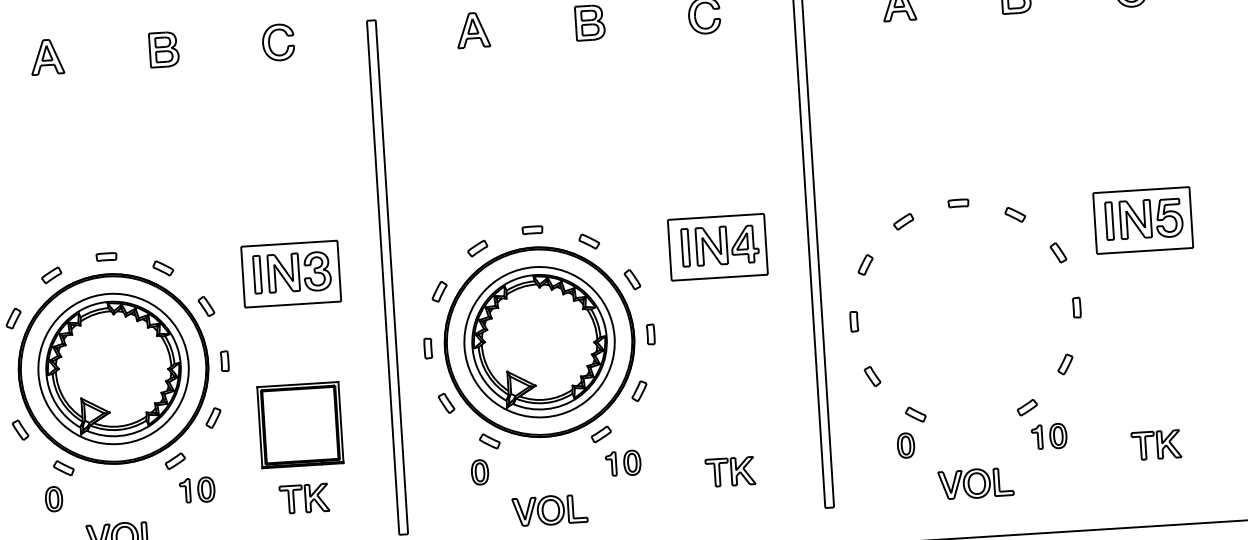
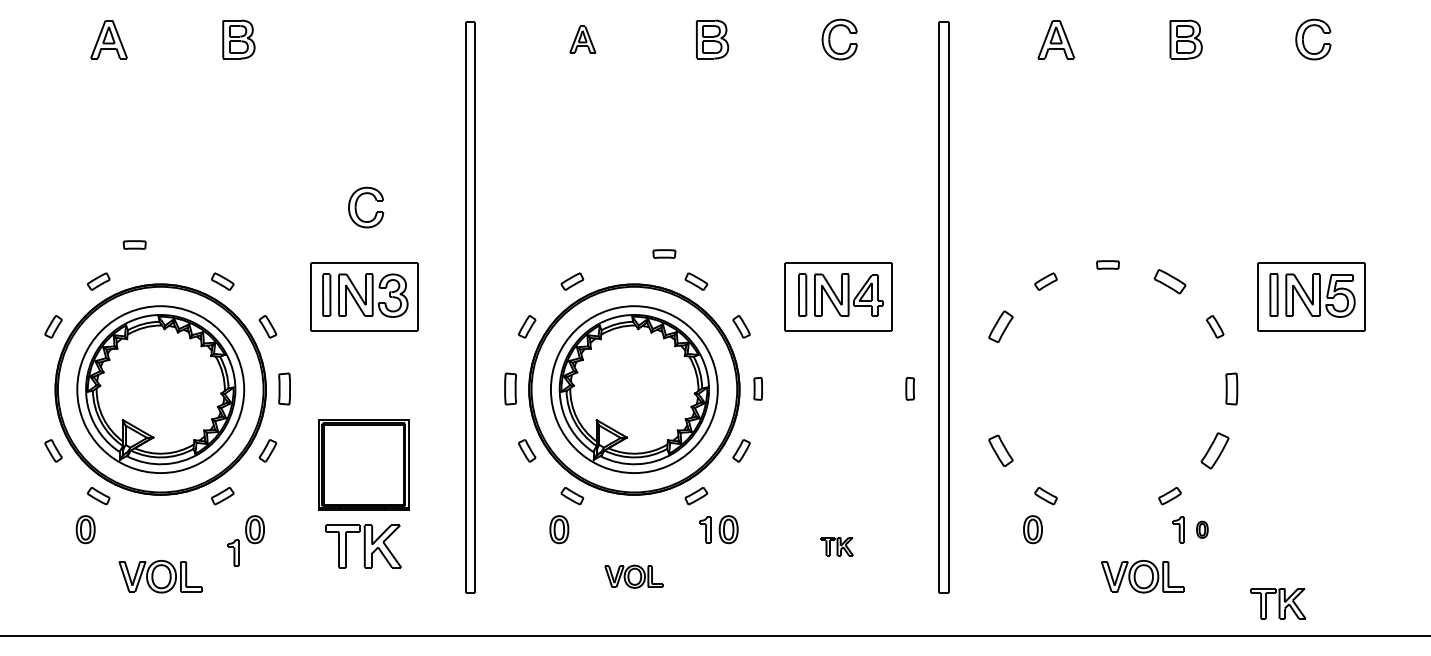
part: (473, 30) -> (582, 39), size x0.7
part: (269, 43) -> (356, 207), moved
part: (1014, 214) -> (1169, 281), size x1.4
part: (532, 229) -> (664, 253), moved
part: (106, 256) -> (134, 244), moved
part: (865, 264) -> (1000, 326), size x1.4
part: (1076, 307) -> (1231, 388), size x1.4
part: (853, 321) -> (909, 388), moved
part: (428, 348) -> (510, 388), size x1.4
part: (224, 360) -> (284, 388), size x1.4
part: (1065, 364) -> (1215, 450), size x1.6
part: (872, 376) -> (1000, 450), size x1.4
part: (1058, 435) -> (1202, 529), size x0.6
part: (1156, 445) -> (1278, 603), moved
part: (730, 471) -> (836, 546), size x0.6
part: (975, 483) -> (1142, 576), moved
part: (185, 490) -> (233, 552), moved
part: (303, 498) -> (362, 546), size x1.4
part: (549, 510) -> (633, 576), size x0.7

